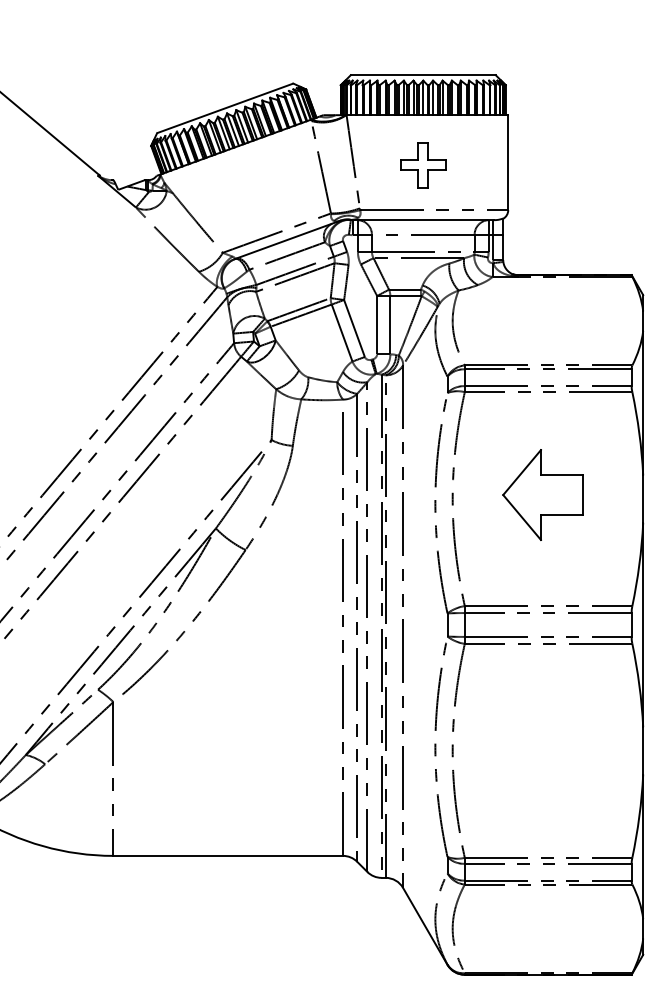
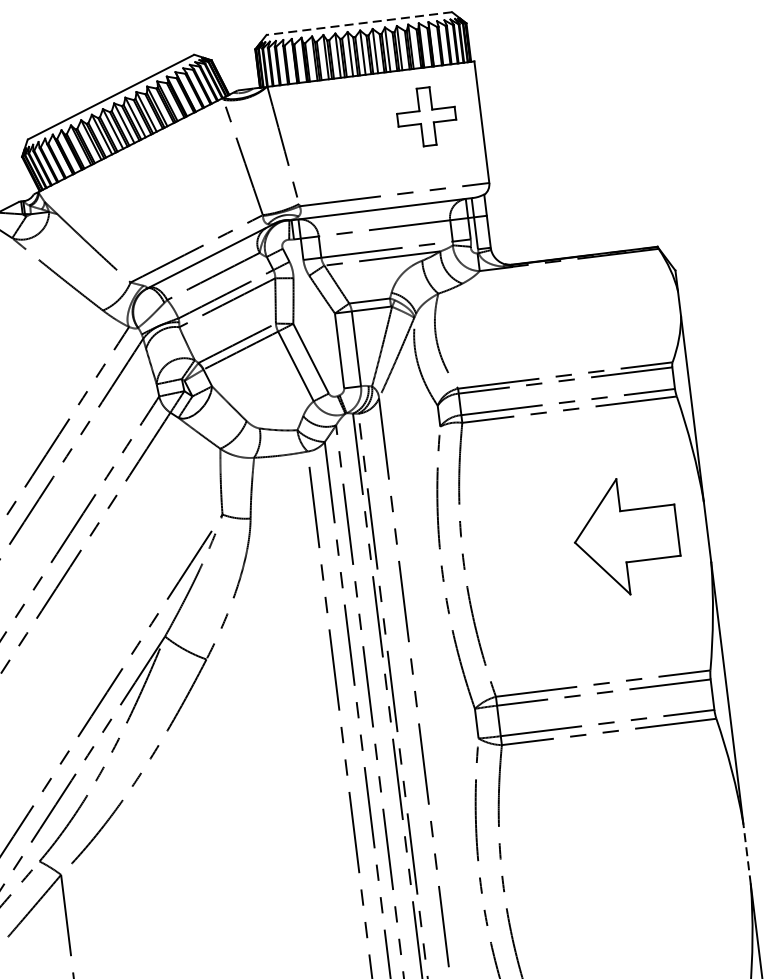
line: (422, 75) -> (358, 24), solid -> dashed
part: (423, 165) -> (426, 117), moved
part: (542, 494) -> (625, 535), moved
line: (643, 750) -> (747, 853), solid -> dashed

